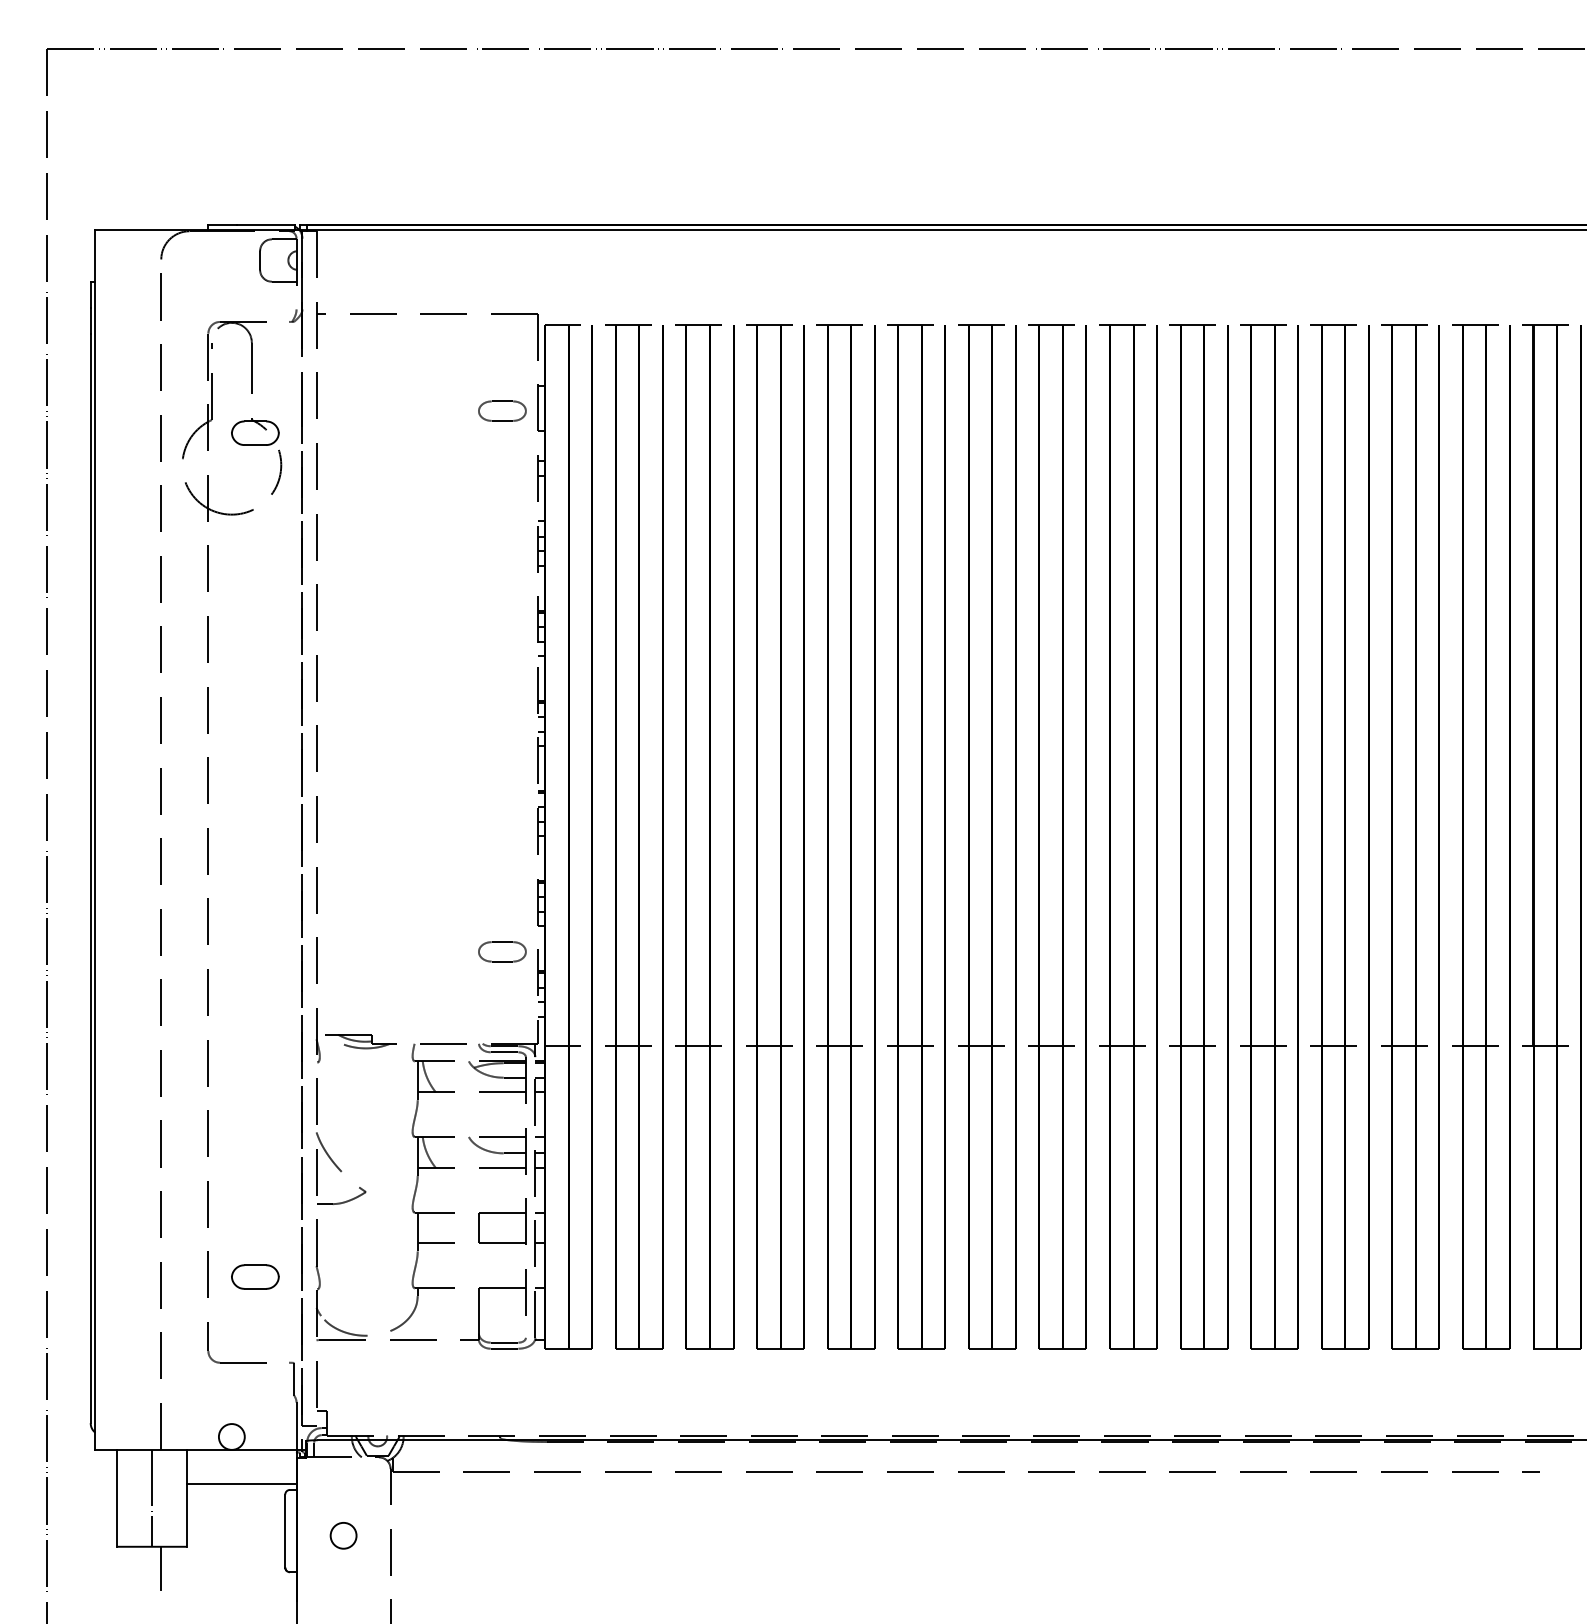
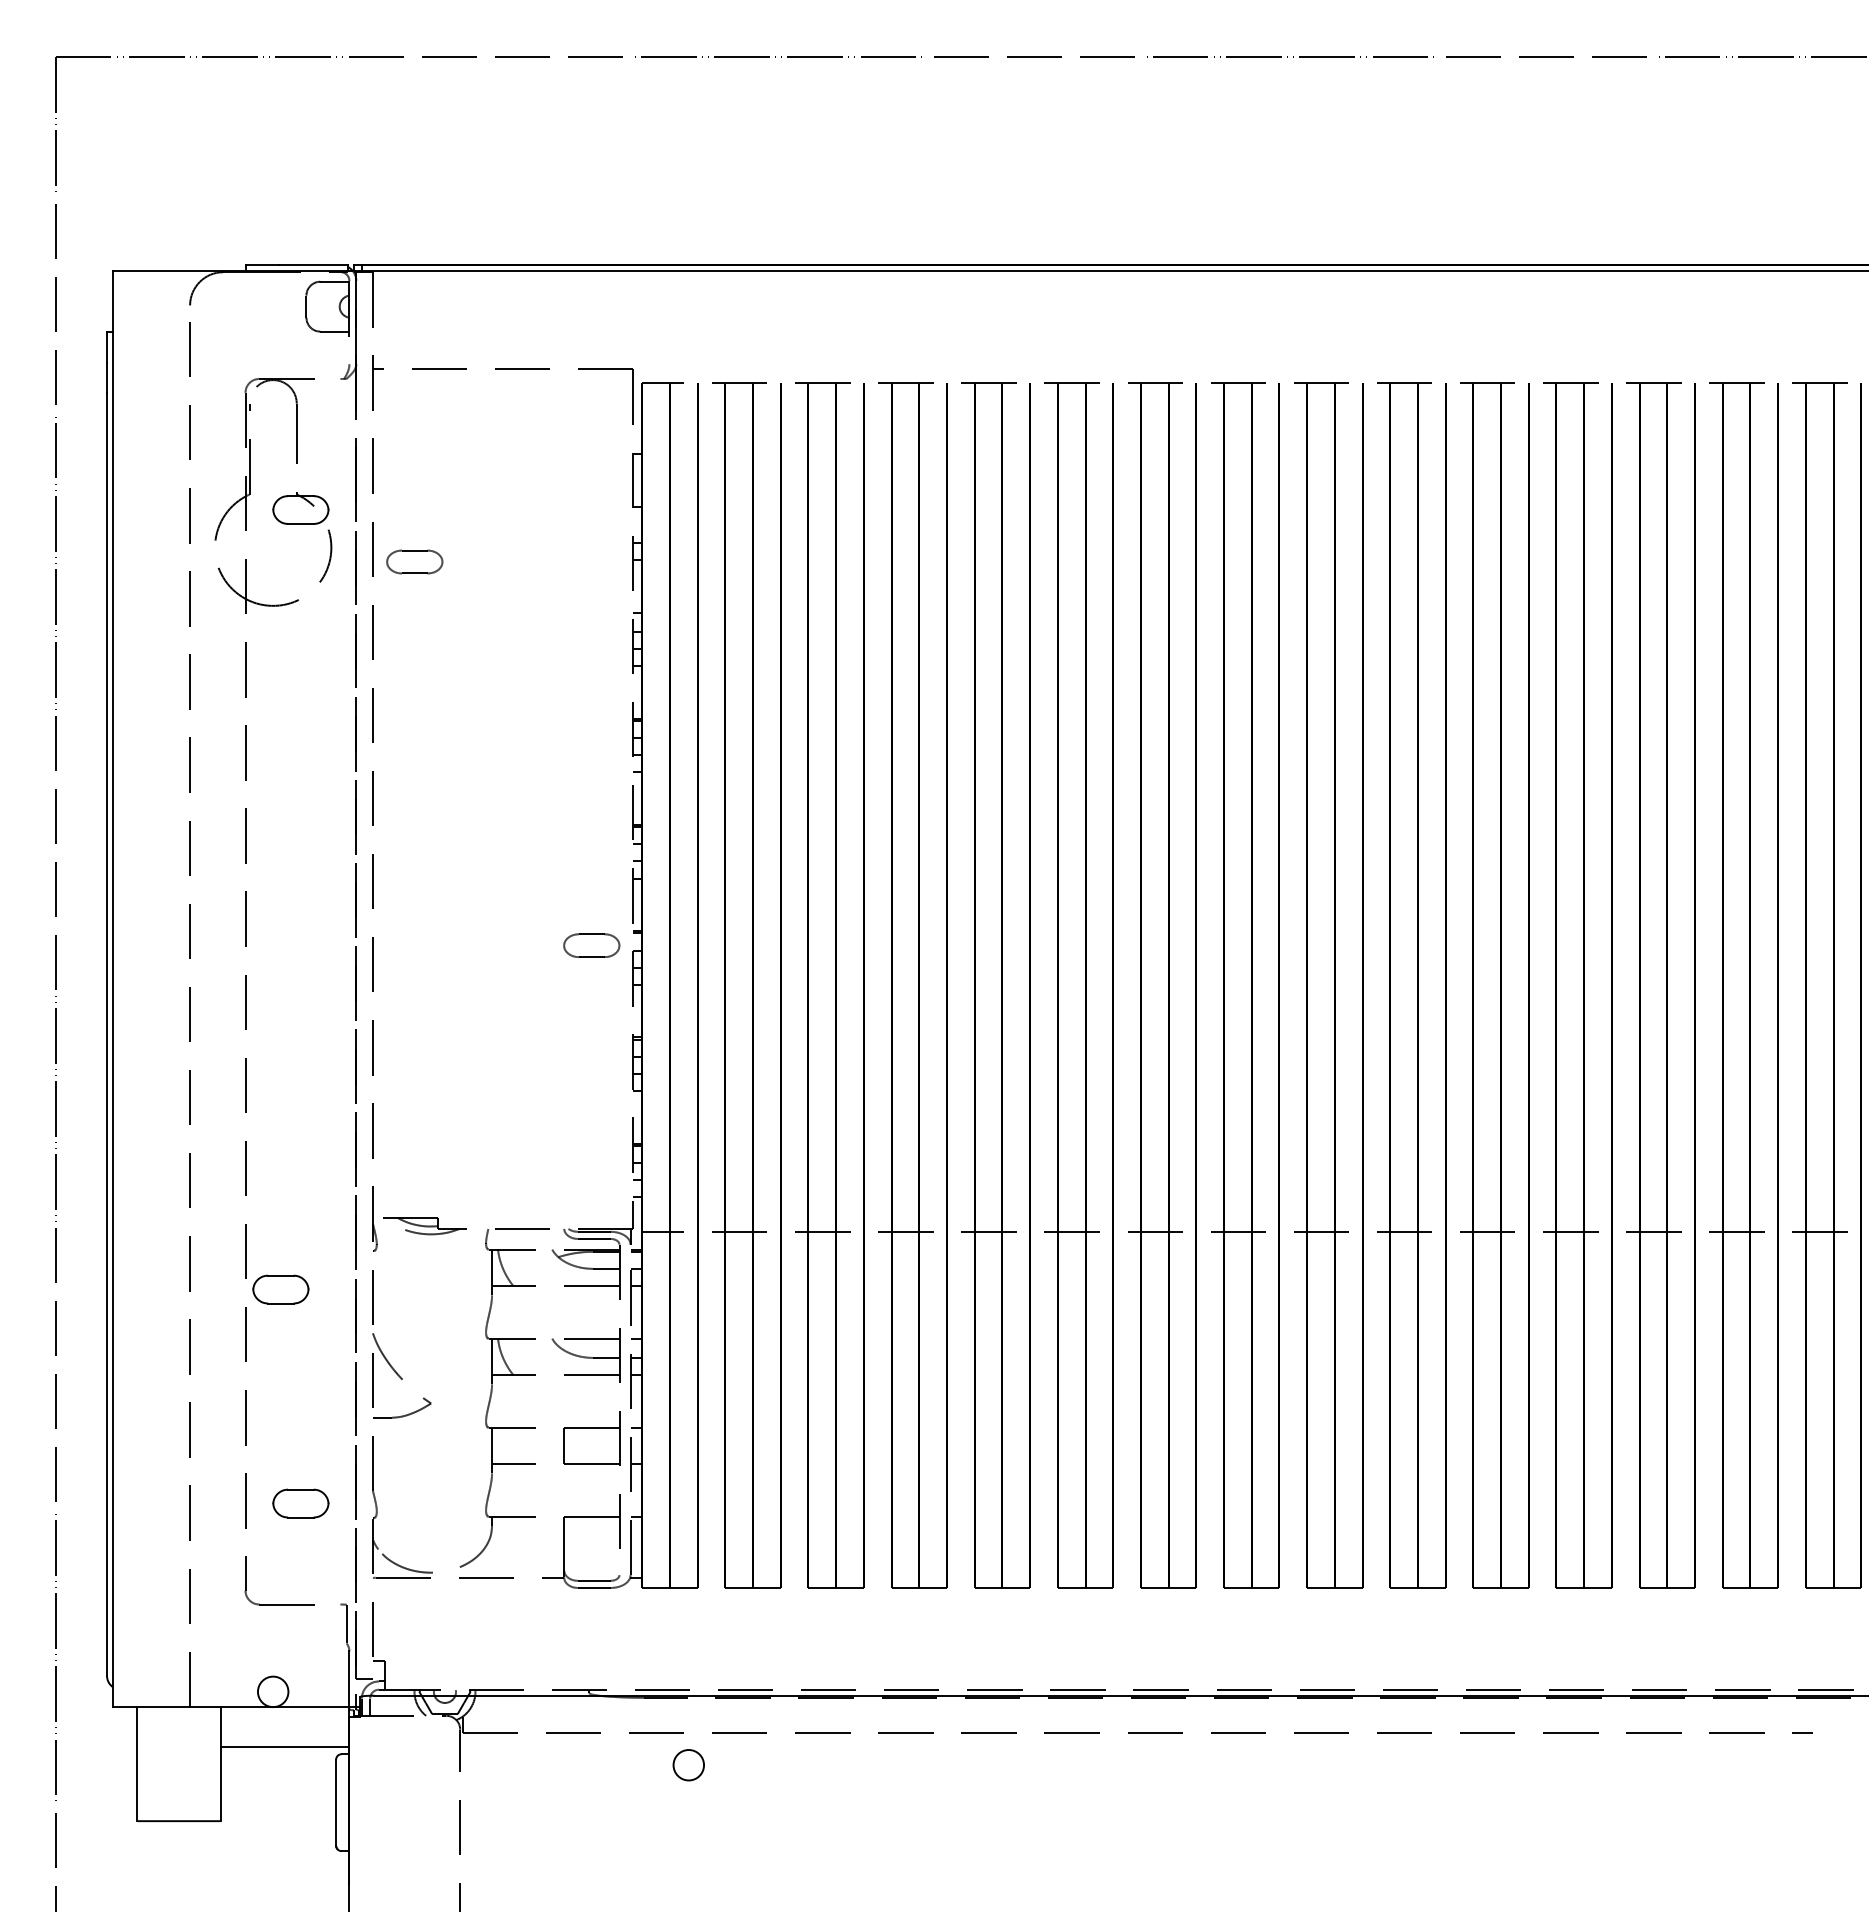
part: (502, 410) -> (414, 561), moved
part: (502, 951) -> (591, 945), moved
part: (238, 1095) -> (280, 1289), added
line: (152, 1498) -> (179, 1764), removed
circle: (343, 1536) -> (688, 1765), moved
line: (161, 1568) -> (190, 1846), removed

